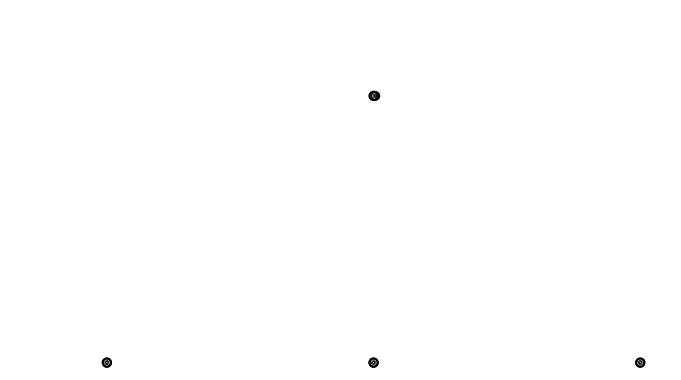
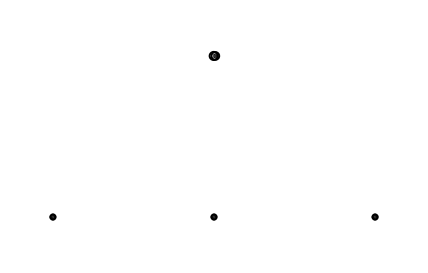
part: (374, 95) -> (214, 55), size x1.6

